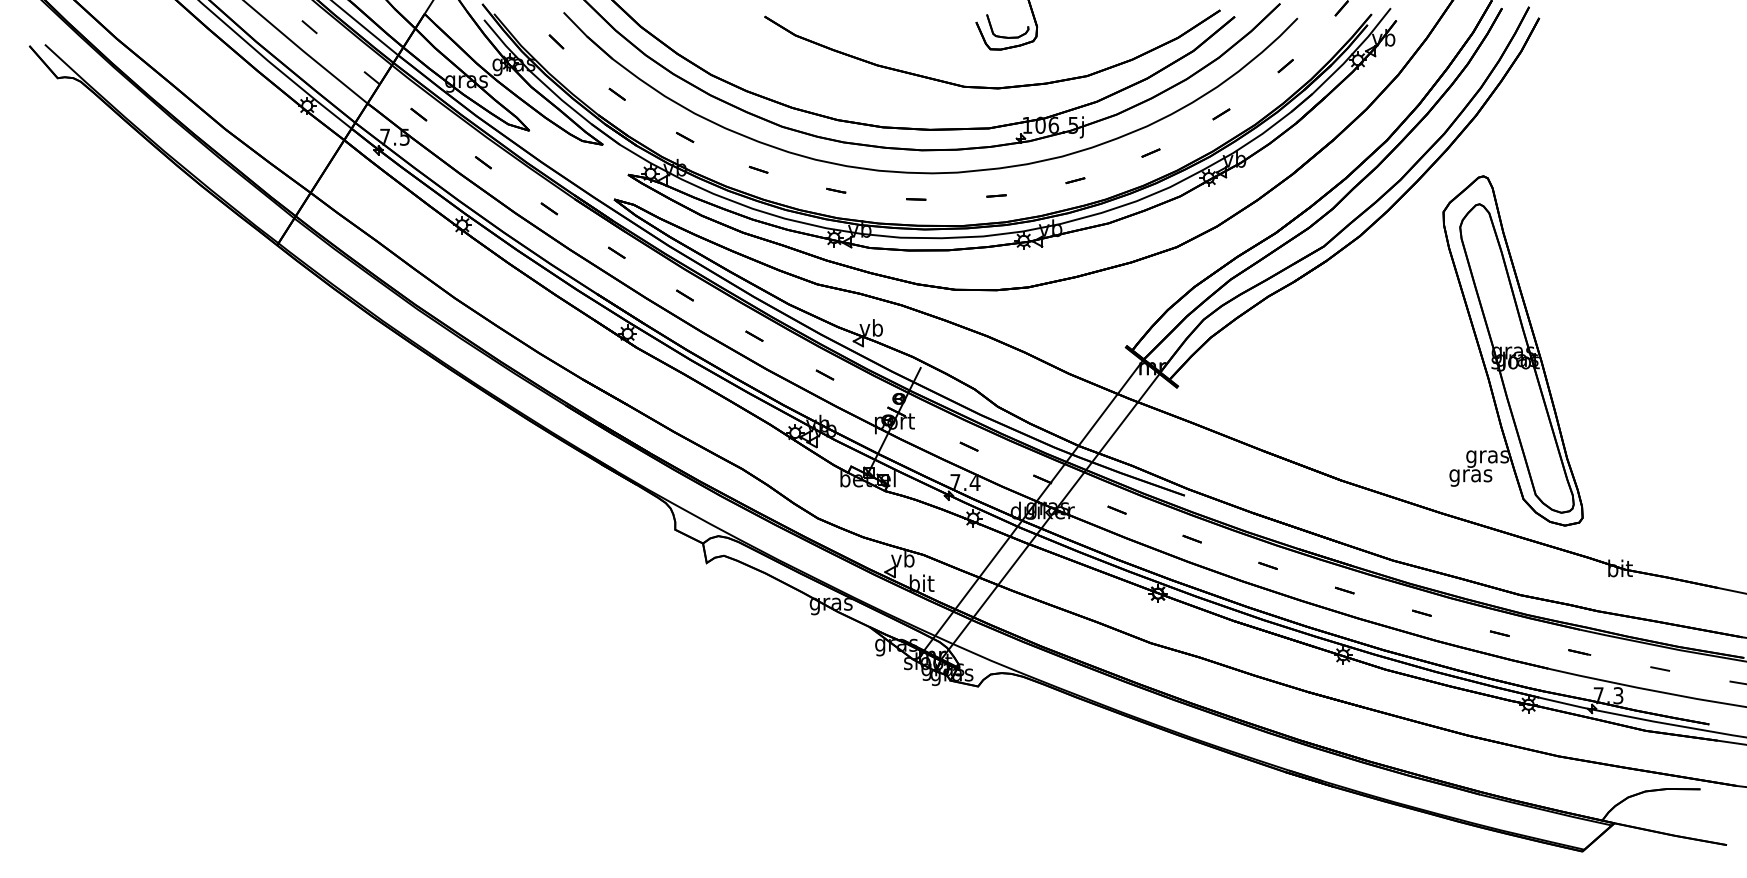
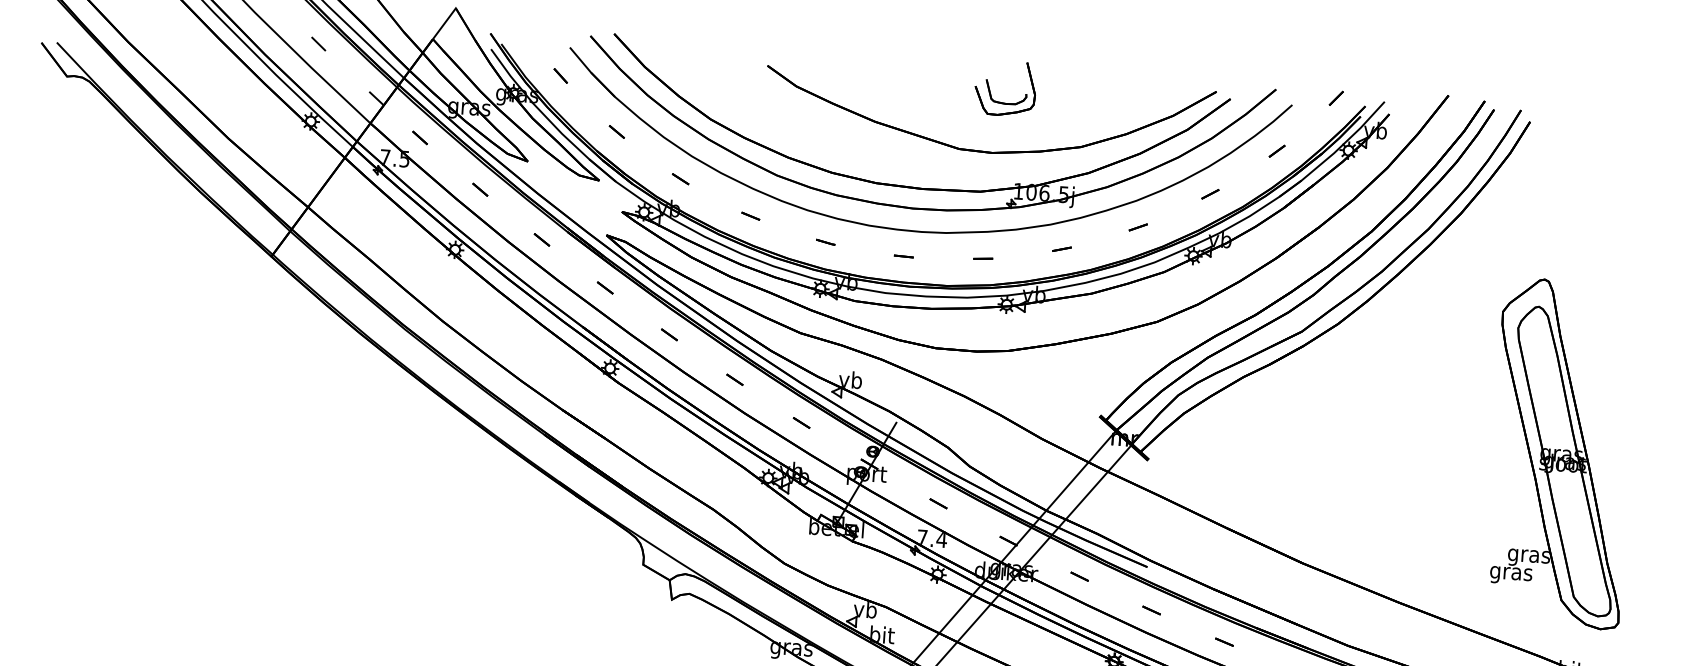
part: (1512, 350) -> (1561, 453), moved

